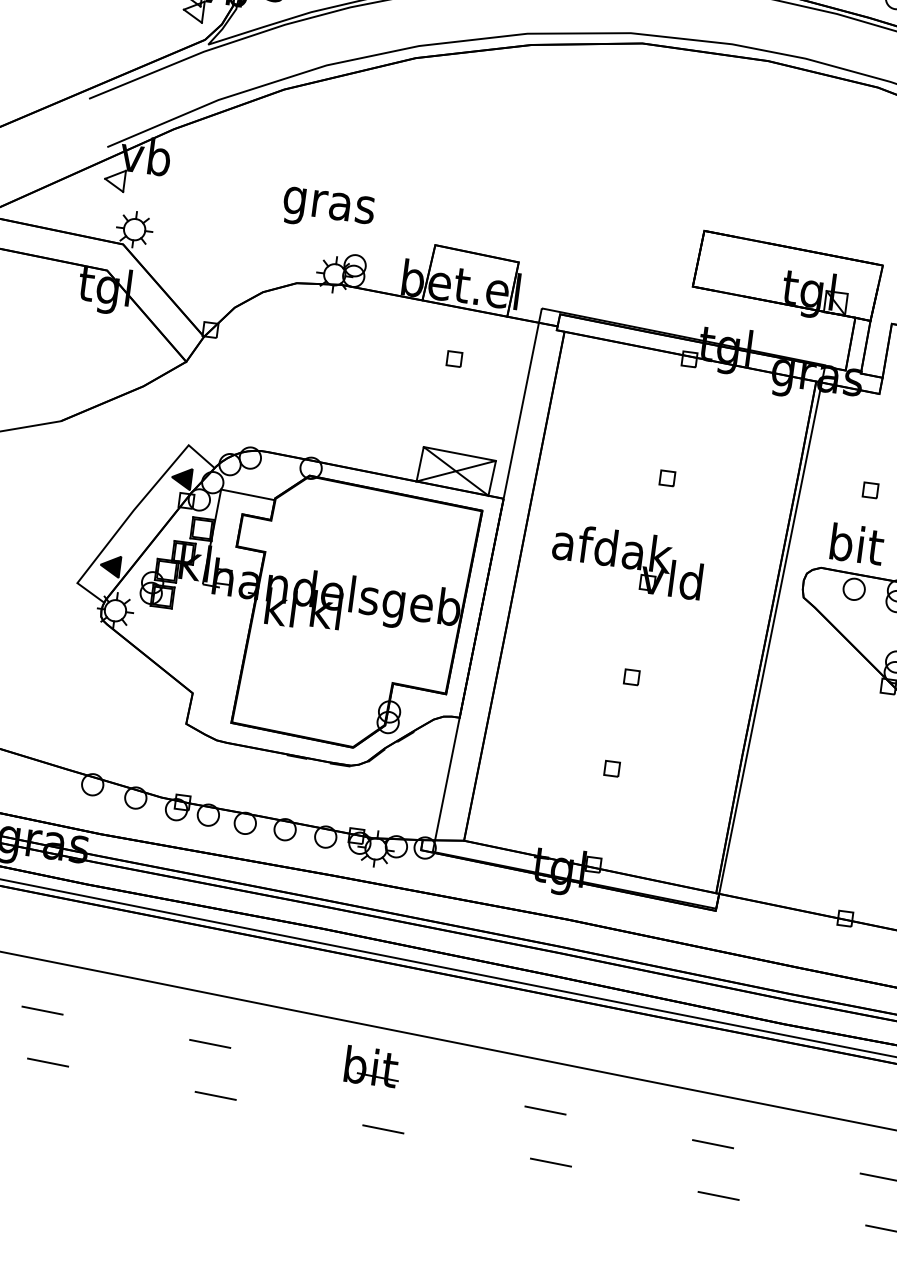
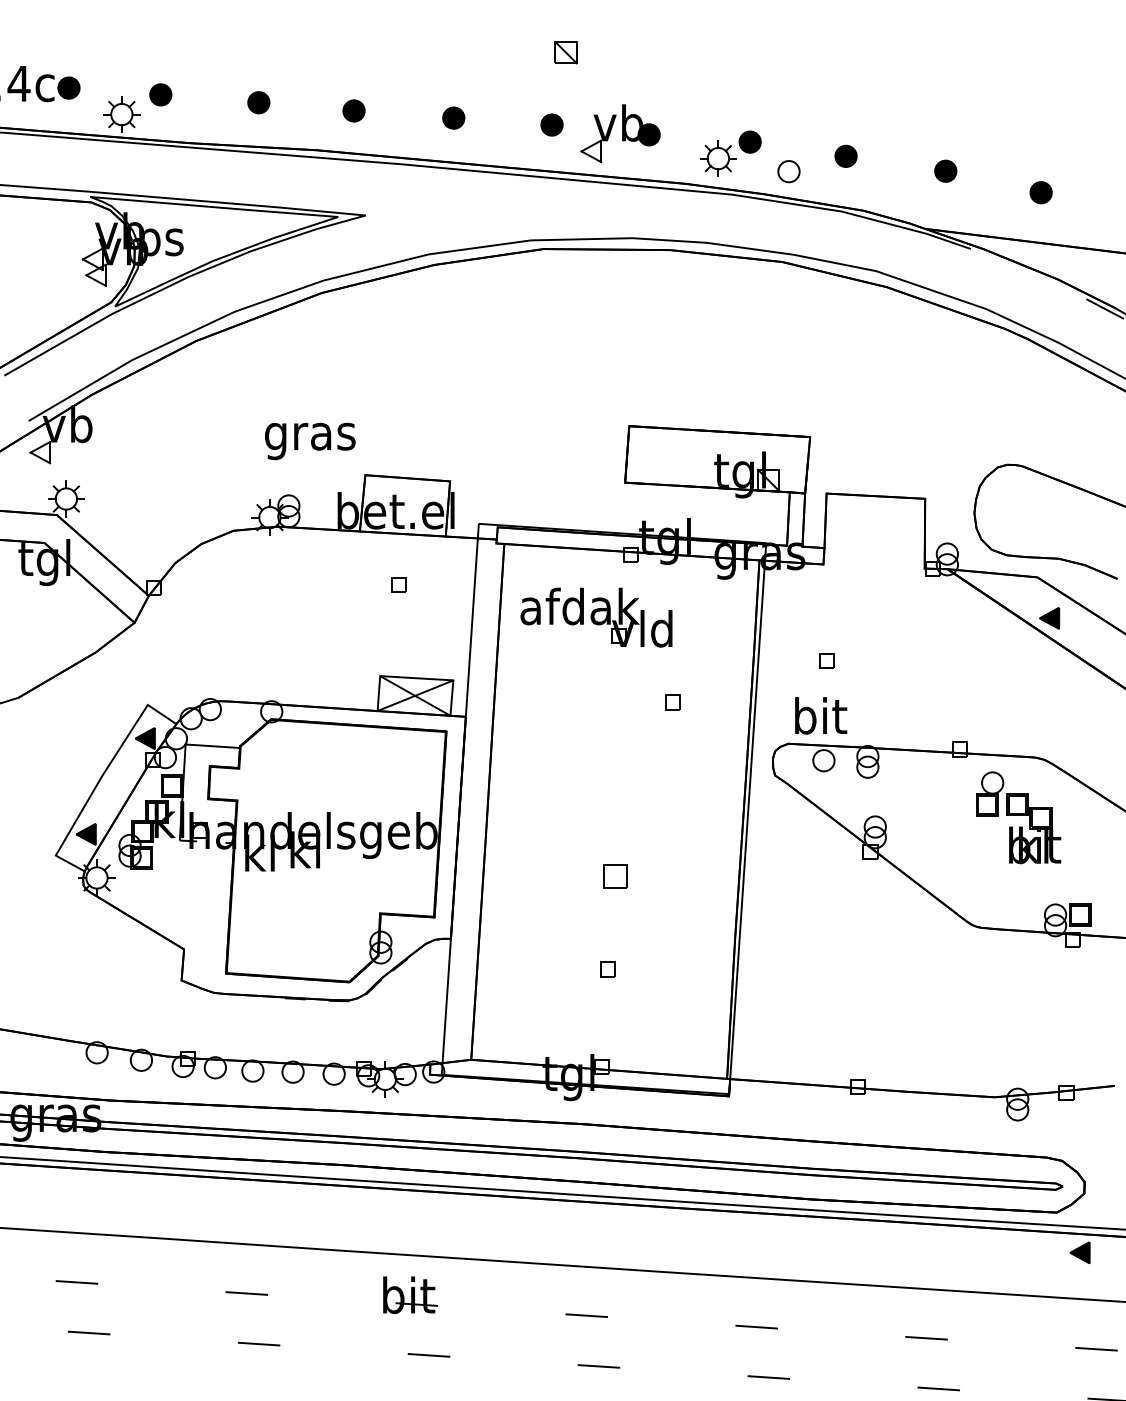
text: (328, 210) -> (310, 441), moved
part: (666, 478) -> (672, 702), moved
part: (627, 561) -> (596, 617), moved
part: (631, 677) -> (615, 876), size x1.6

